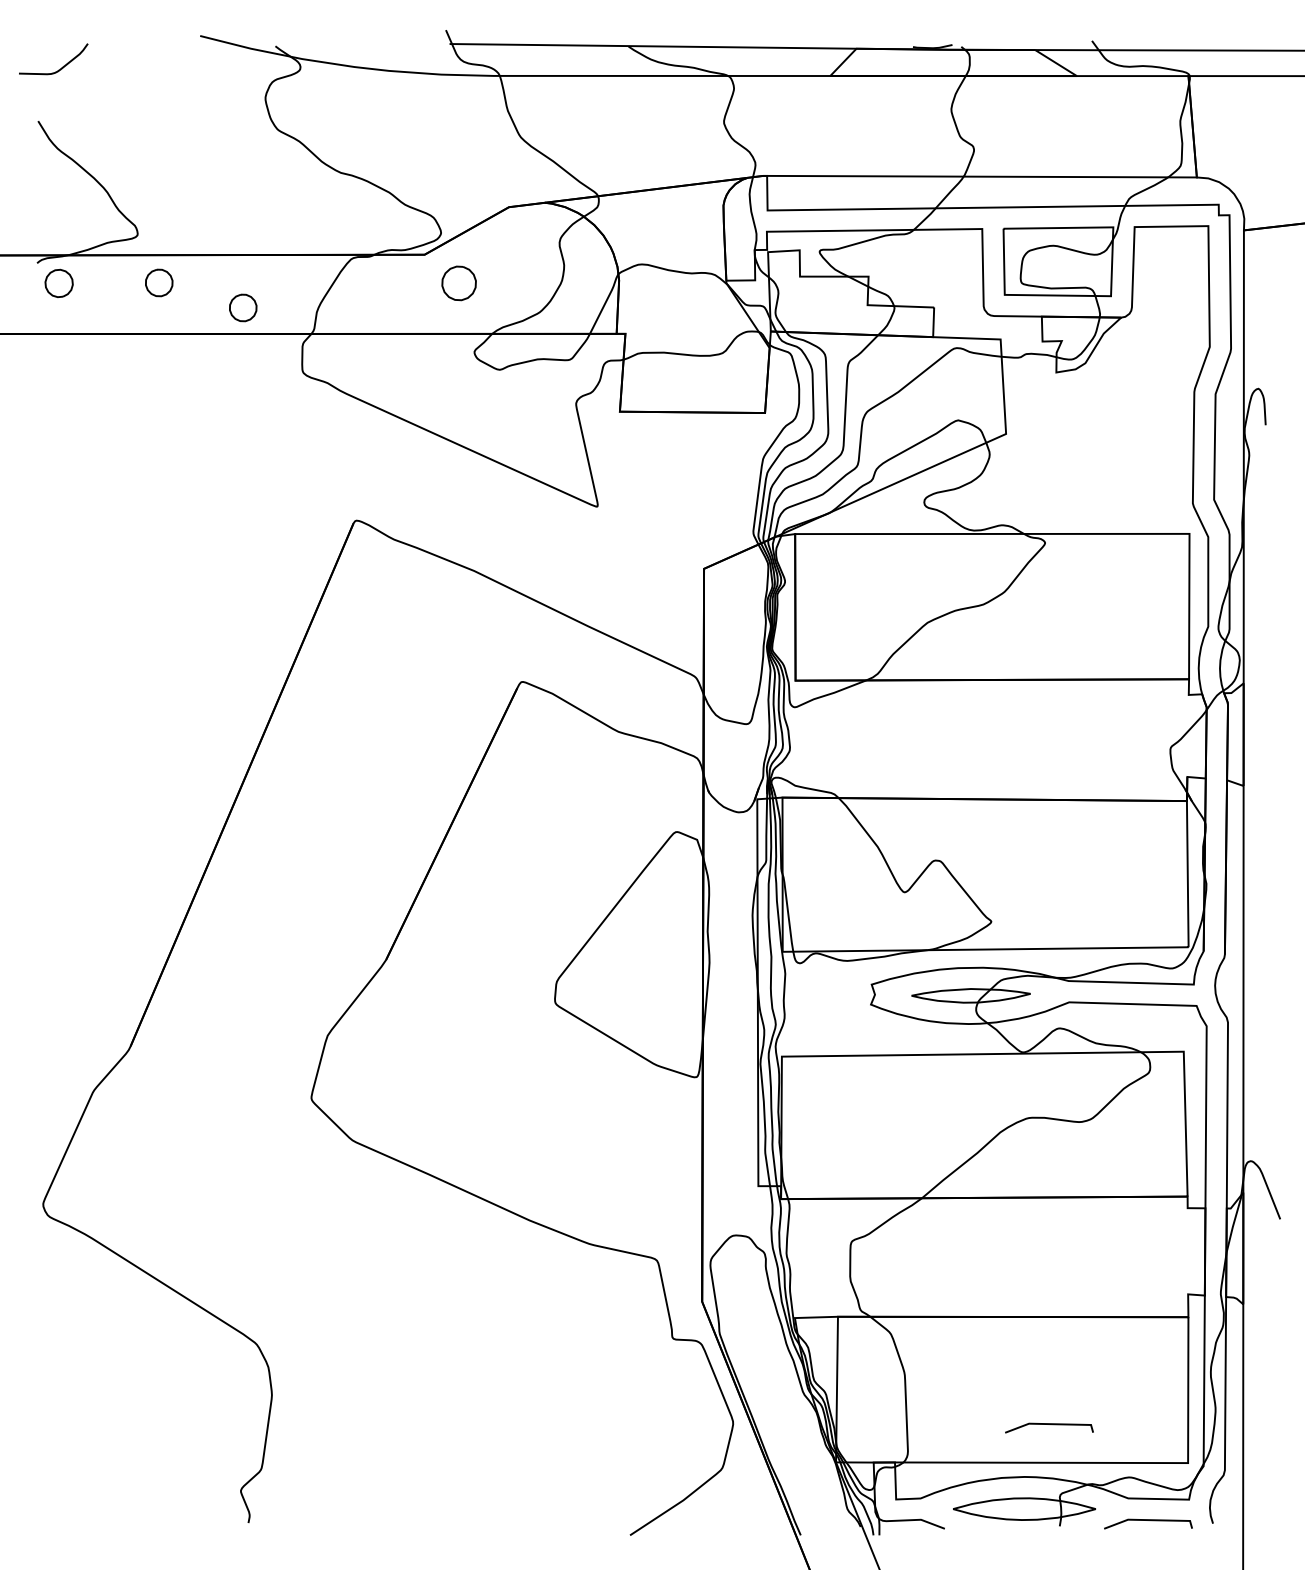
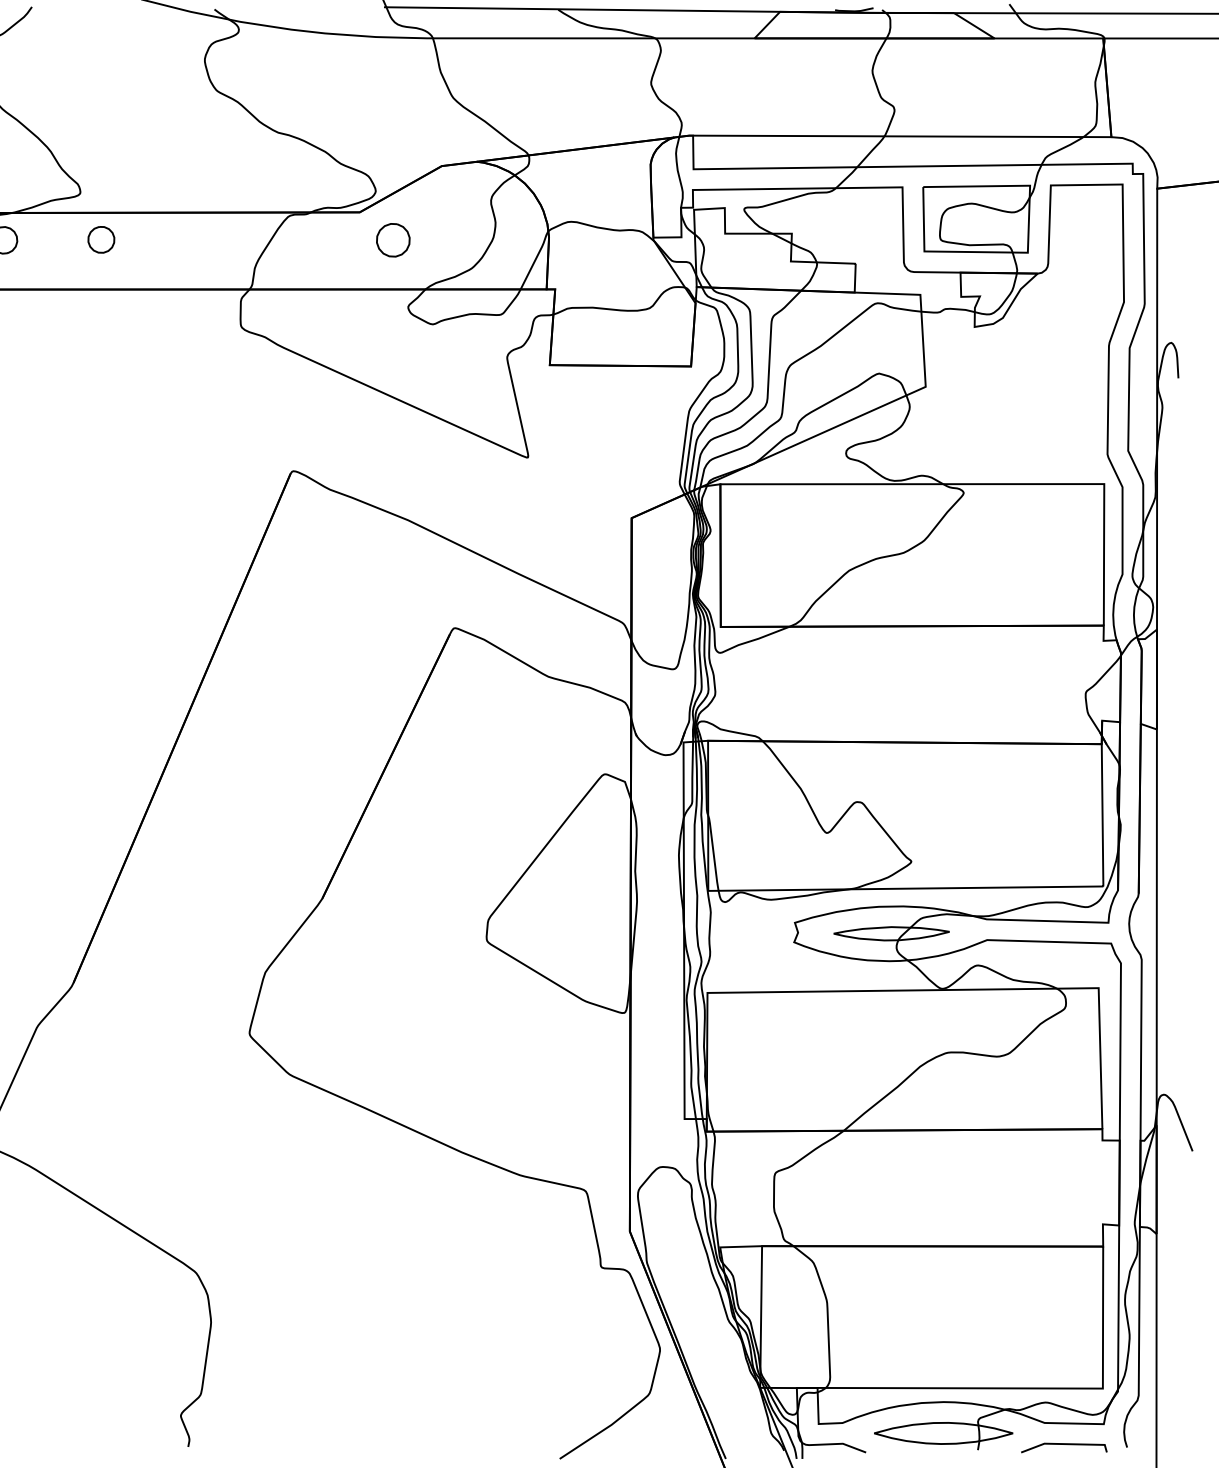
part: (243, 307) -> (183, 263), removed
line: (1051, 1425) -> (969, 1351), removed

